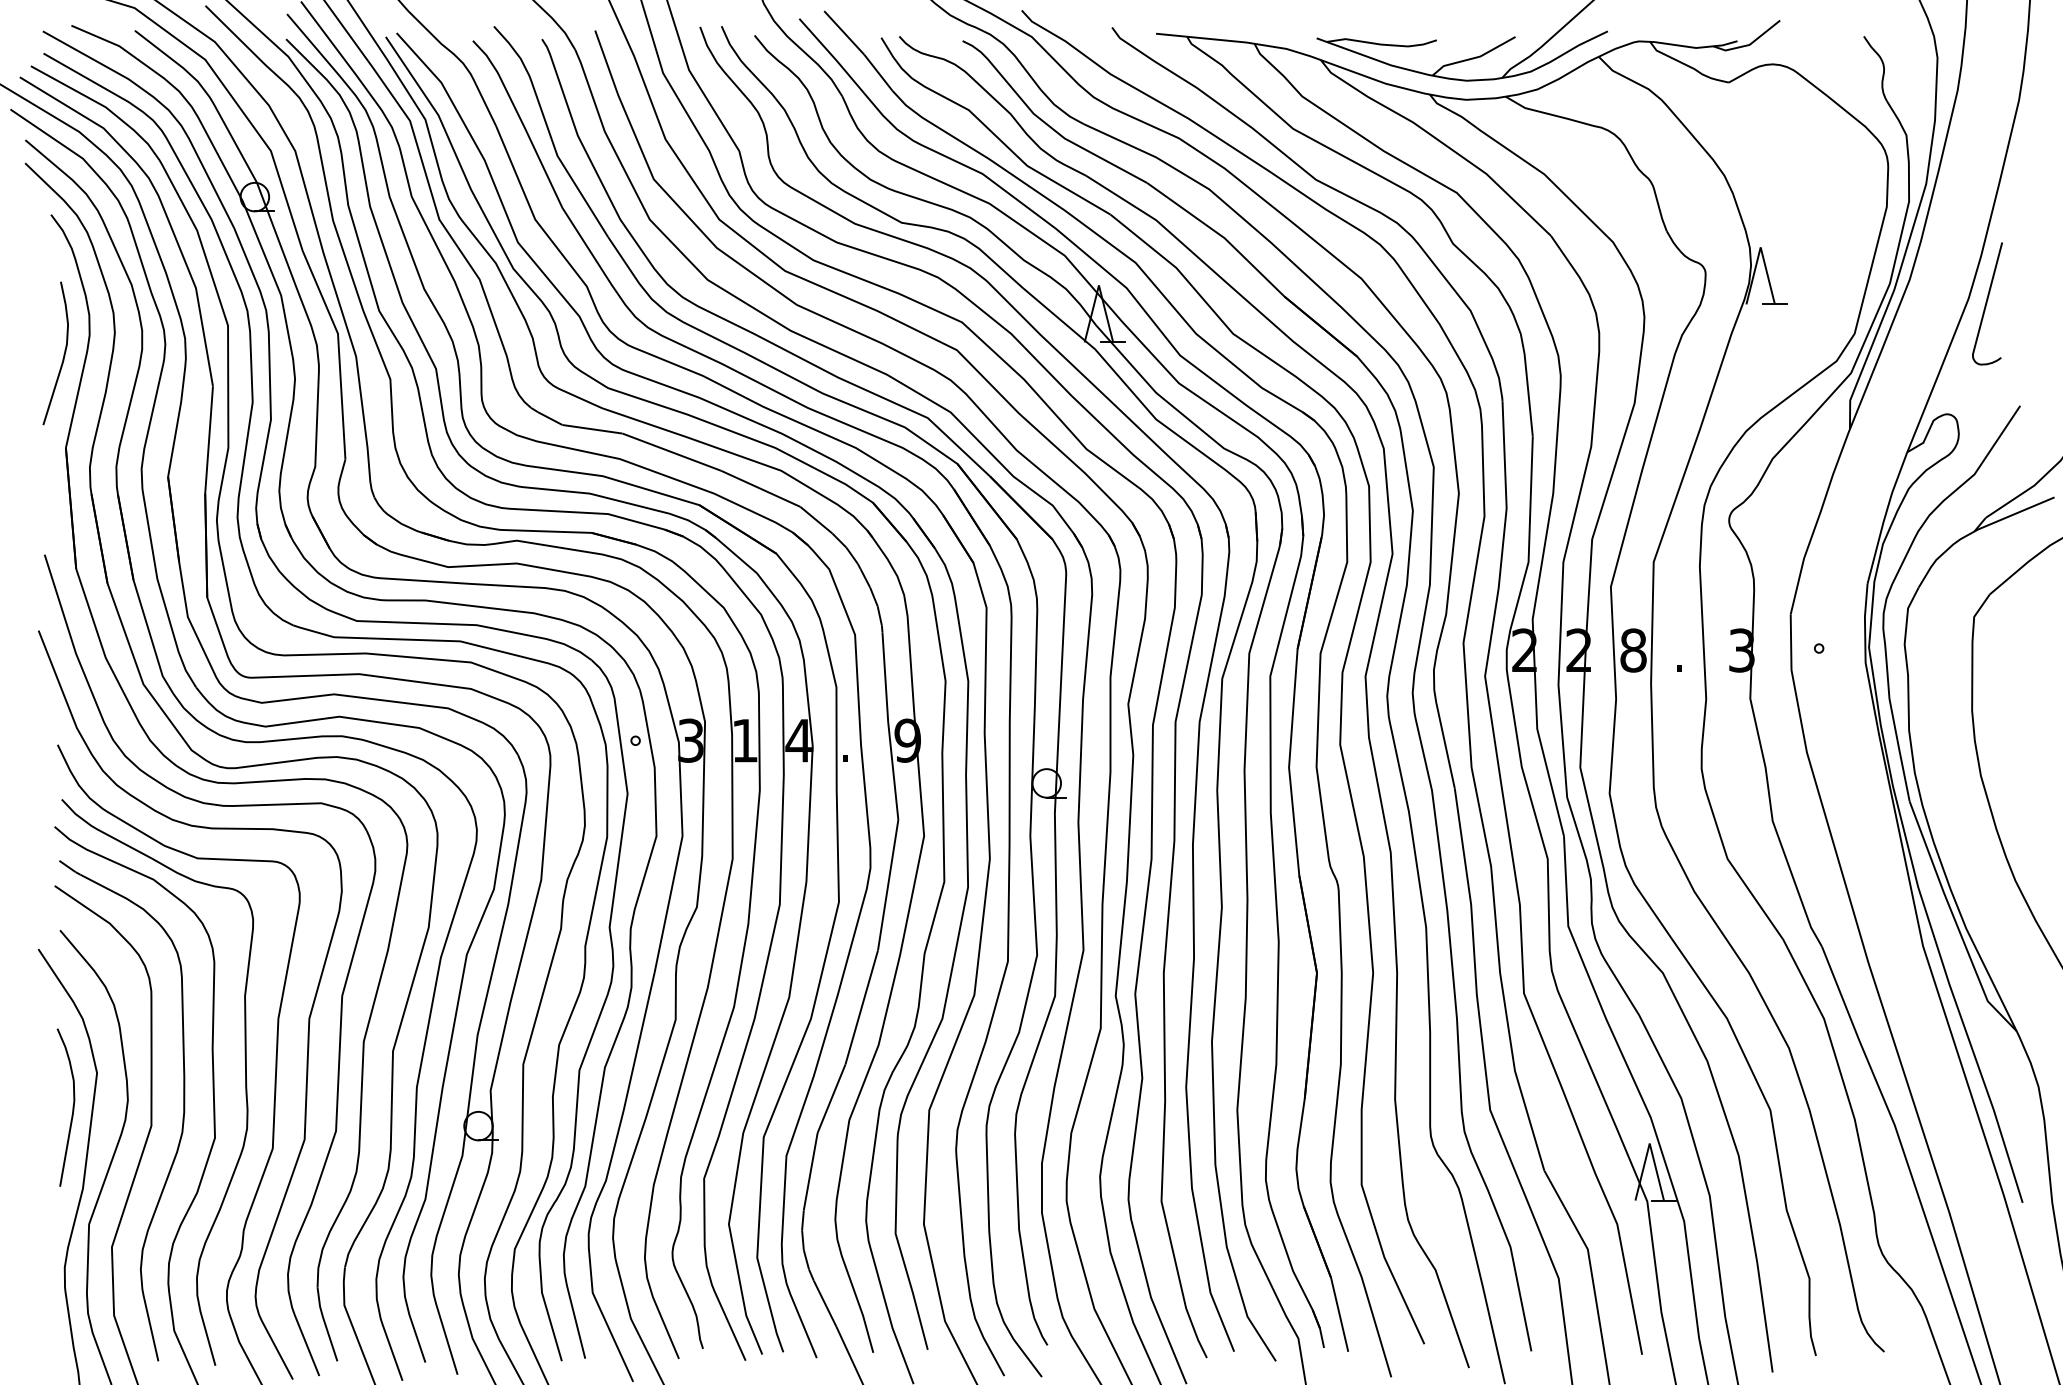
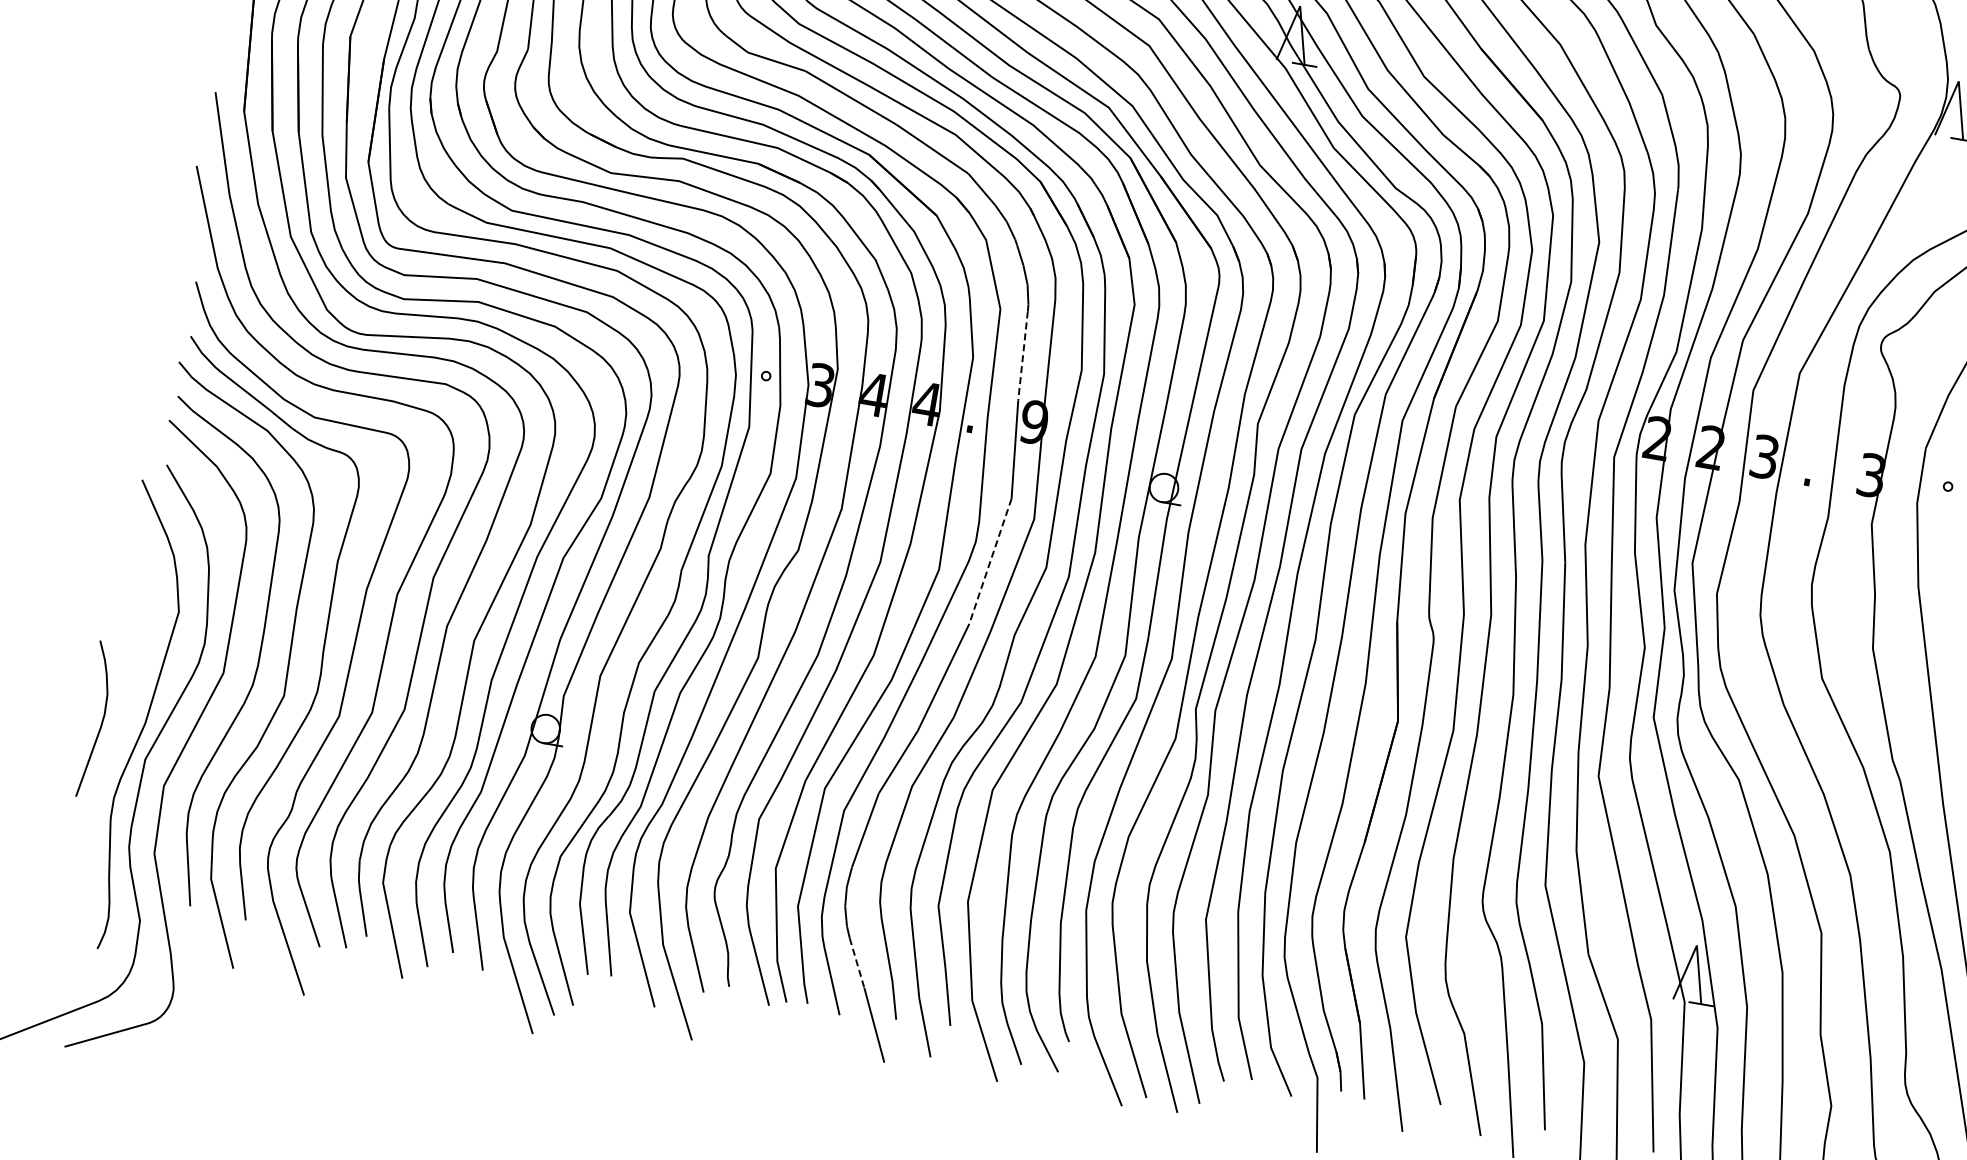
text: (1633, 650) -> (1764, 456), 8 -> 3
line: (885, 677) -> (1023, 356), solid -> dashed
text: (744, 740) -> (873, 394), 1 -> 4
line: (888, 885) -> (990, 561), solid -> dashed
curve: (72, 1107) -> (101, 720), moved
line: (825, 1303) -> (857, 962), solid -> dashed

